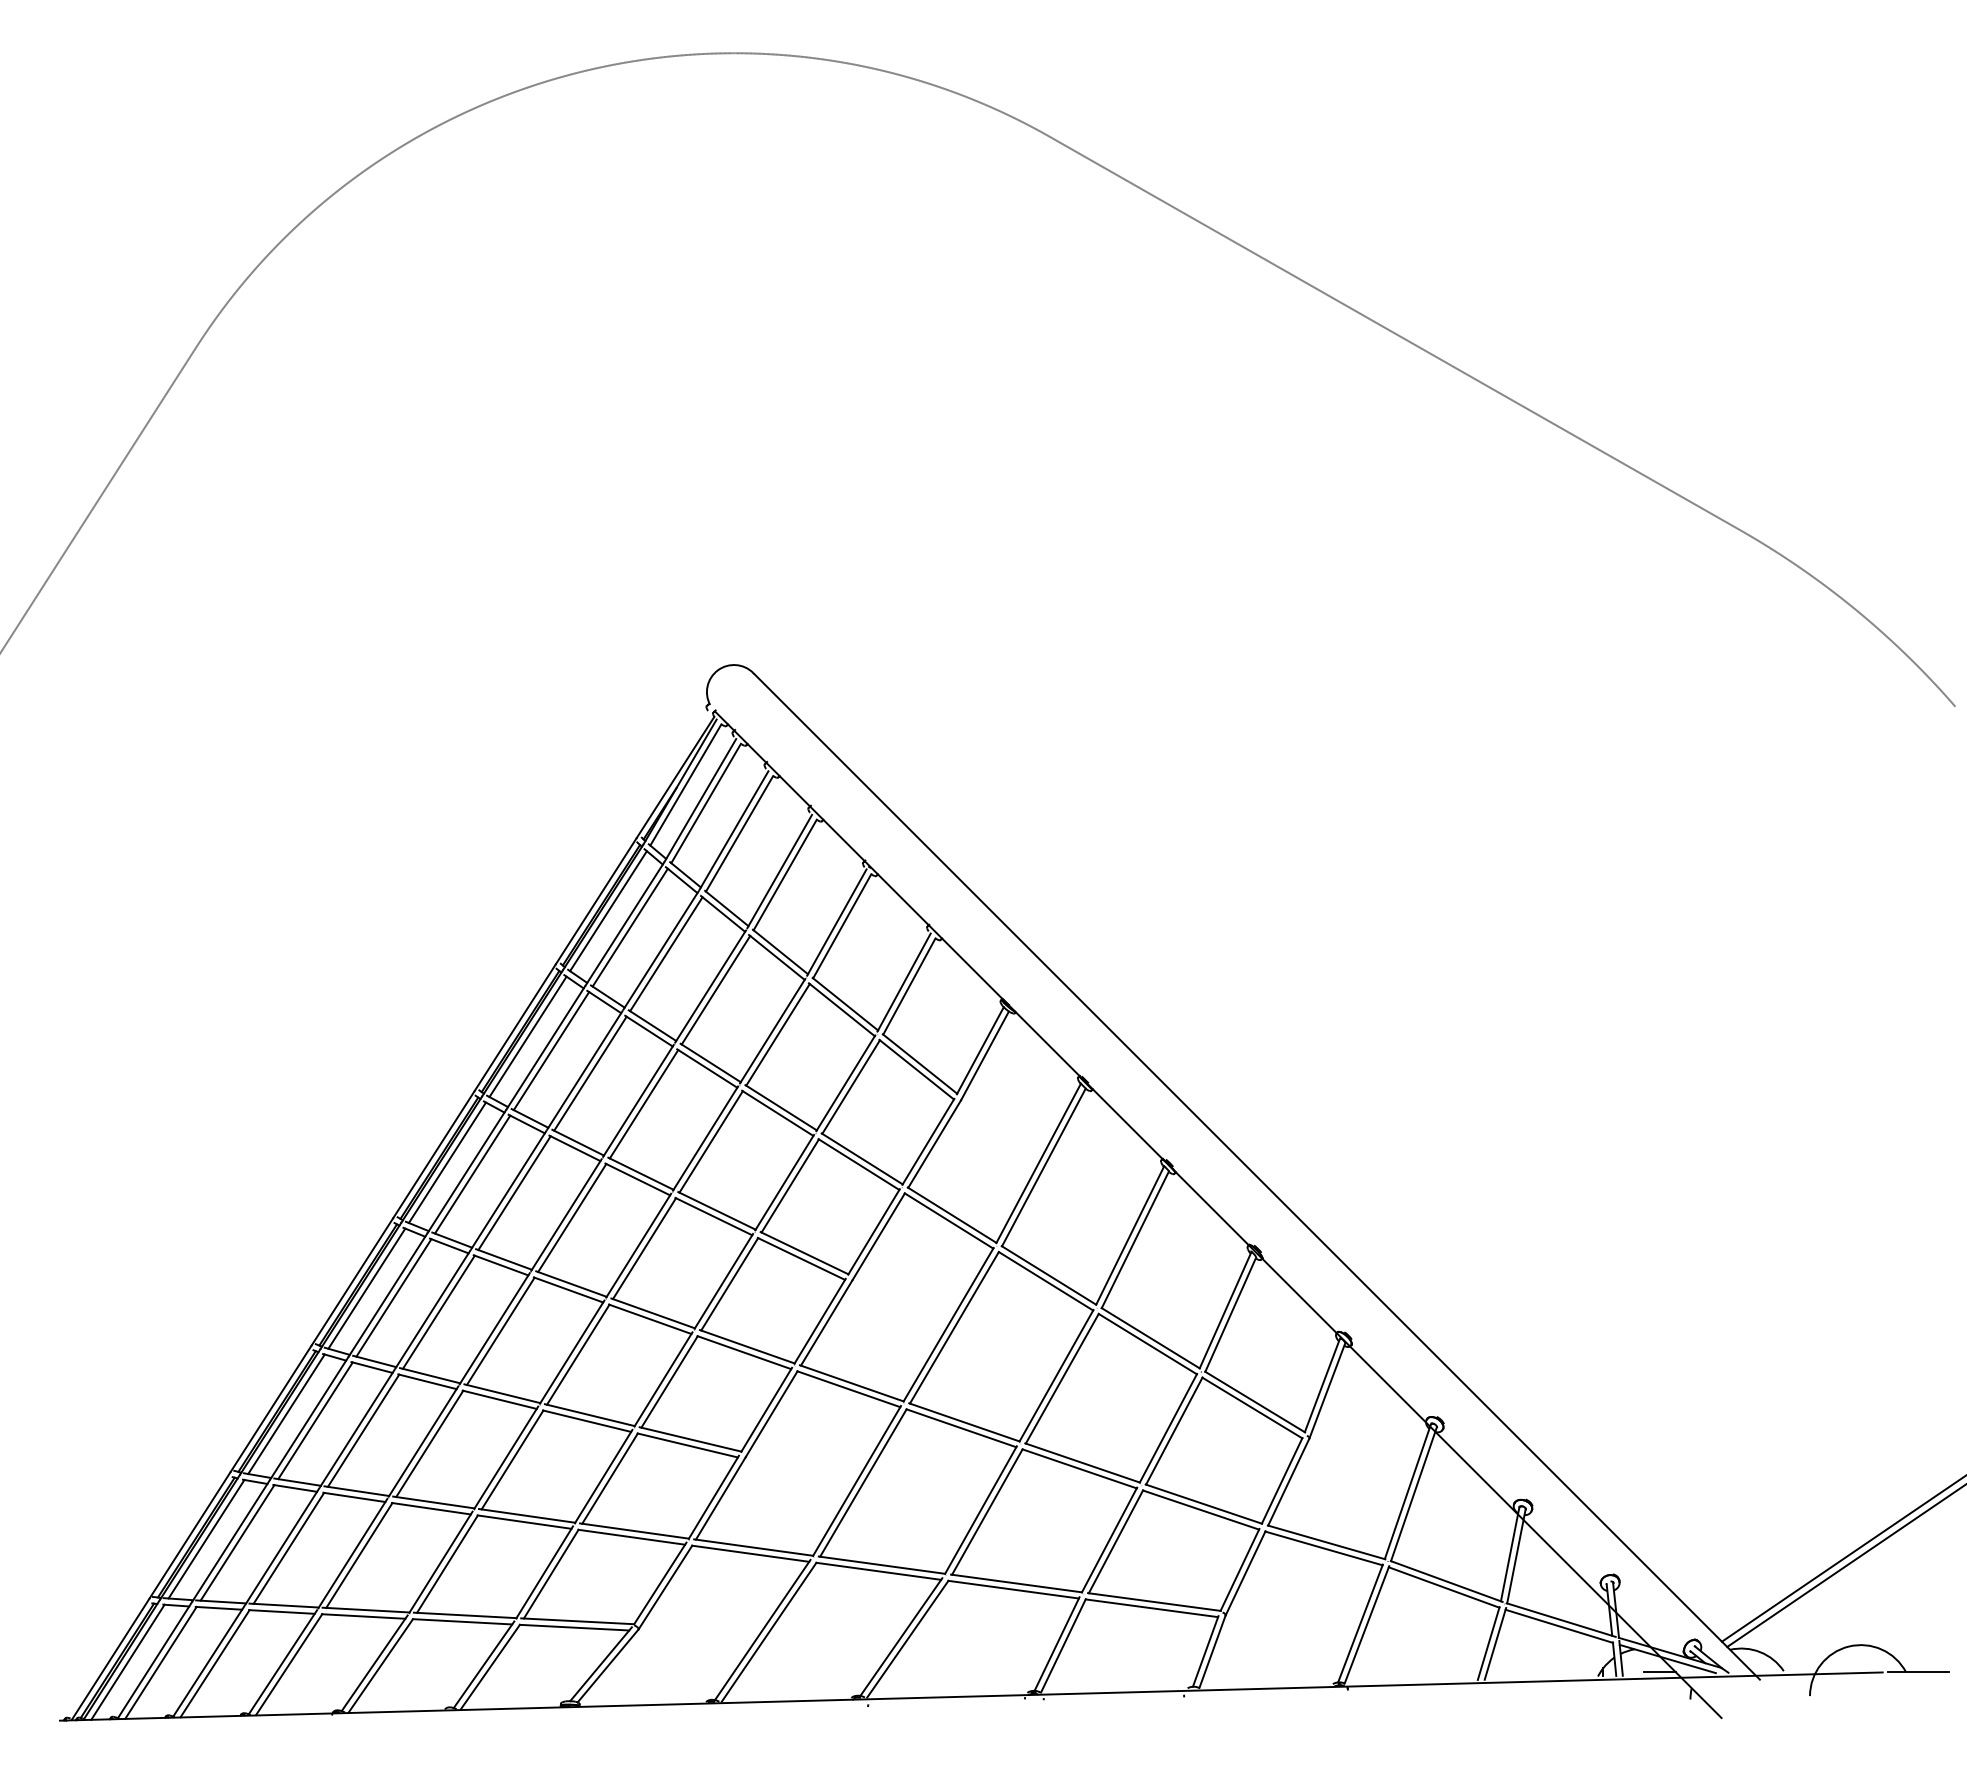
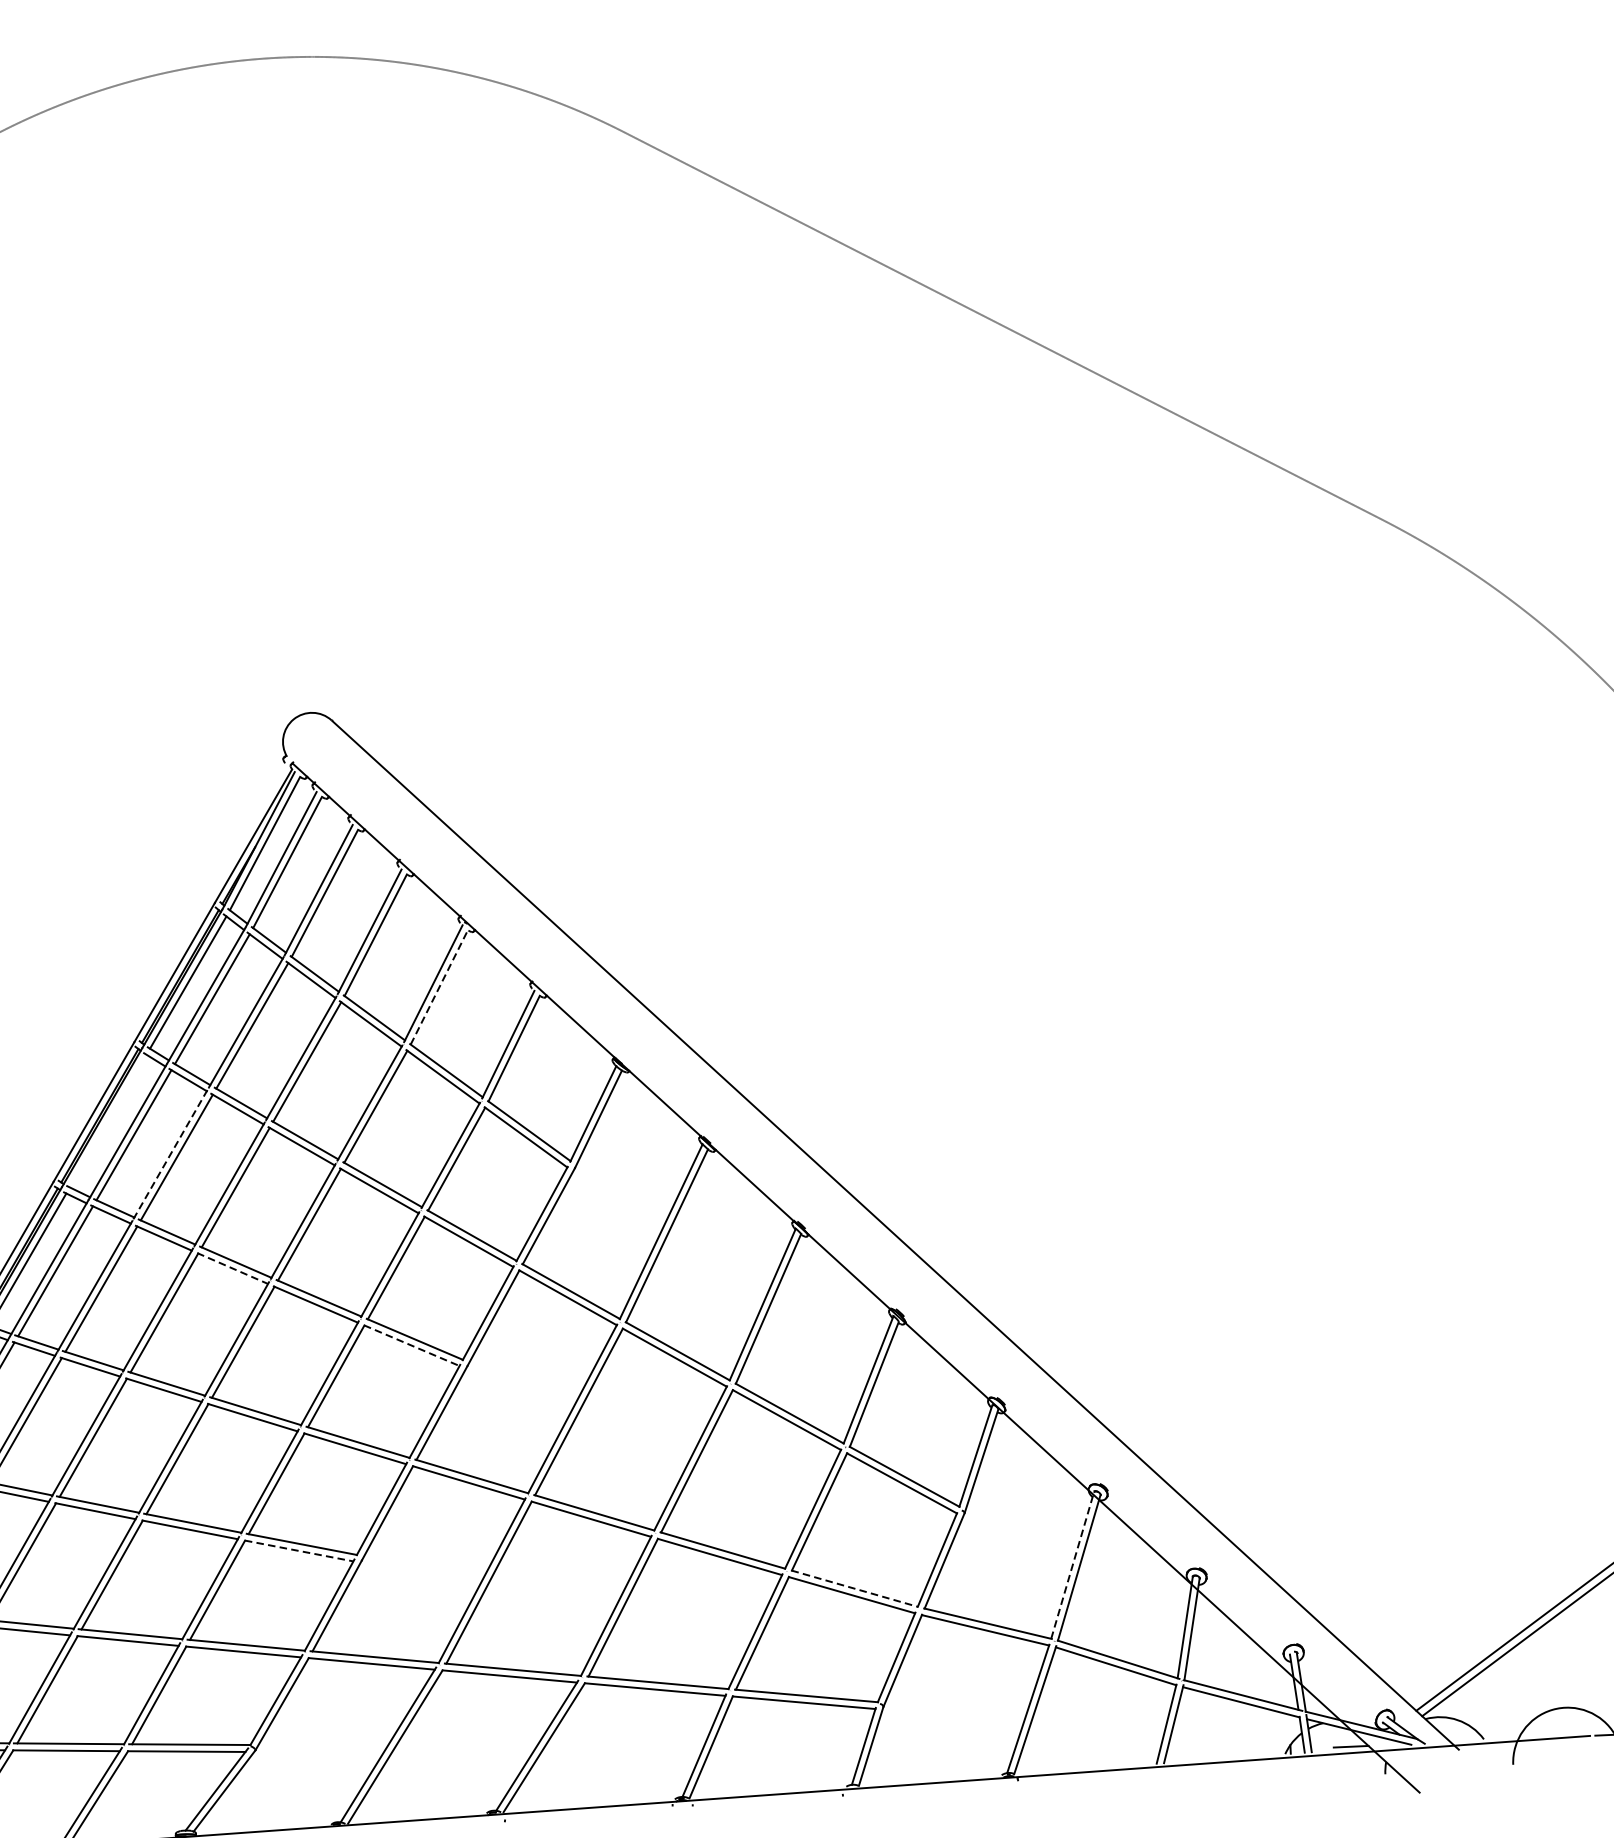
line: (842, 926) -> (439, 987), solid -> dashed
line: (527, 1036) -> (107, 1120), removed
line: (584, 1070) -> (170, 1154), solid -> dashed
line: (638, 1179) -> (233, 1268), solid -> dashed
line: (801, 1259) -> (411, 1346), solid -> dashed
line: (687, 1445) -> (298, 1551), solid -> dashed
line: (1407, 1491) -> (1072, 1565), solid -> dashed
line: (1204, 1504) -> (855, 1589), solid -> dashed

